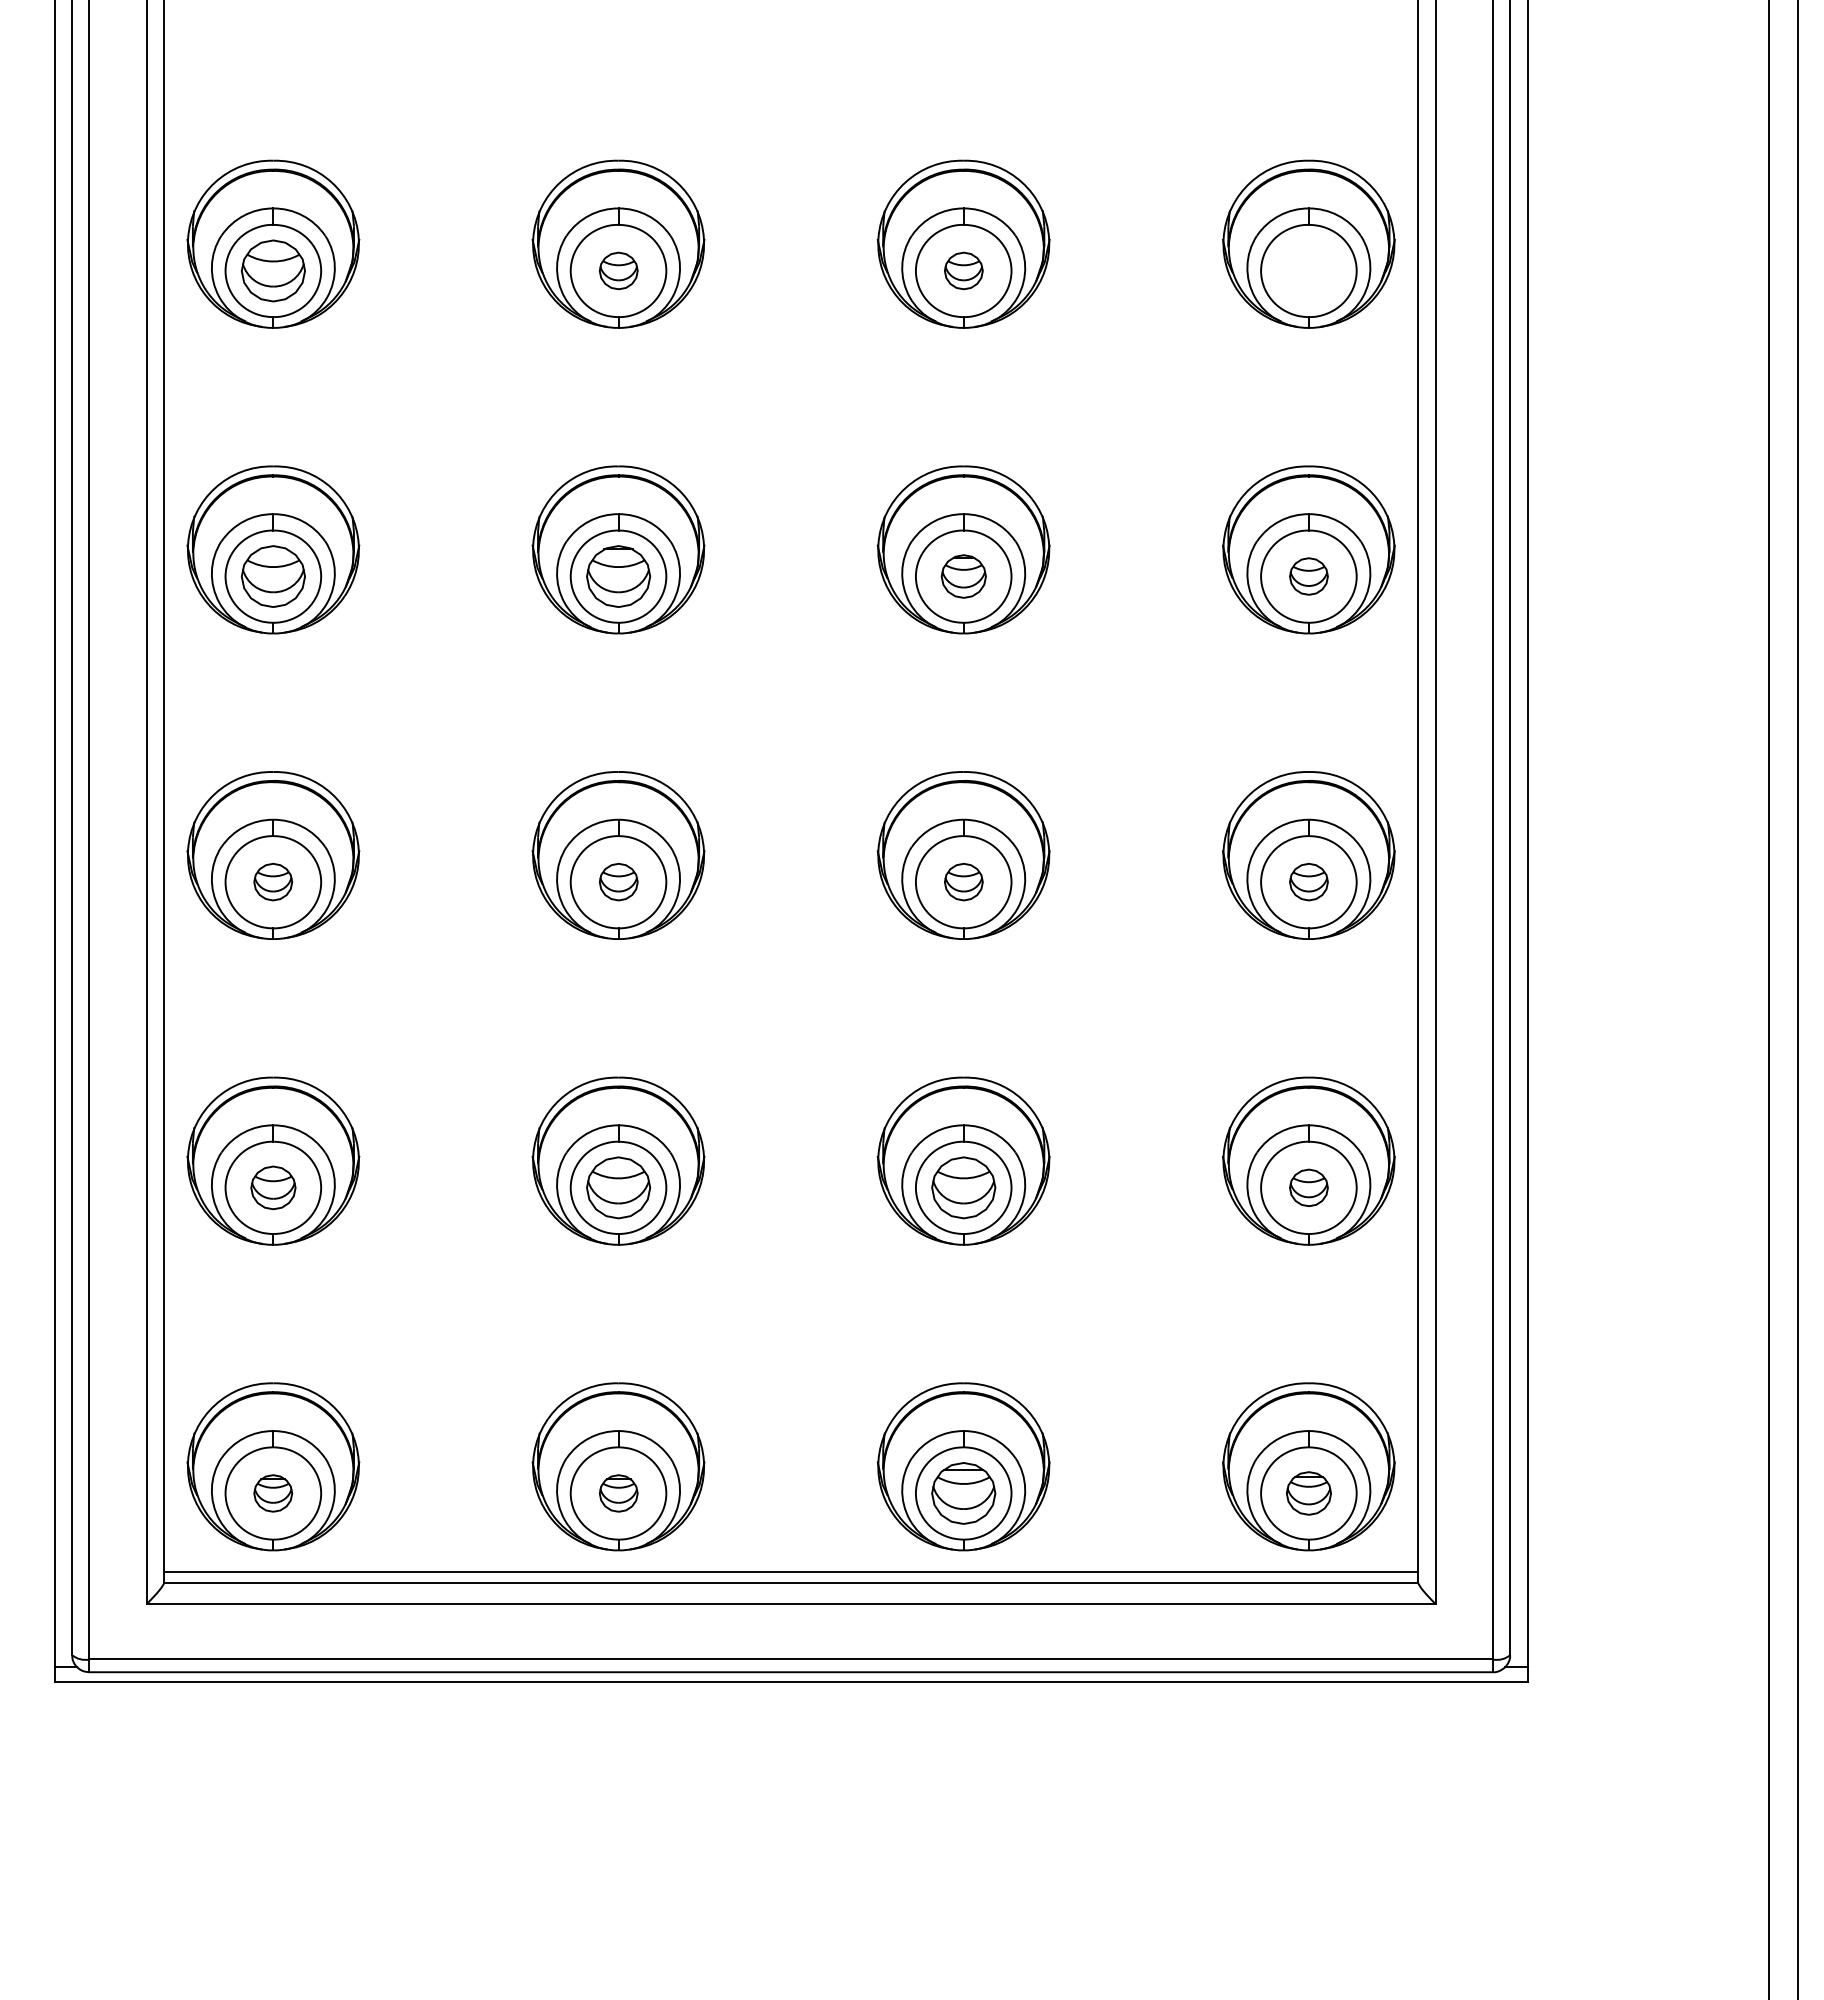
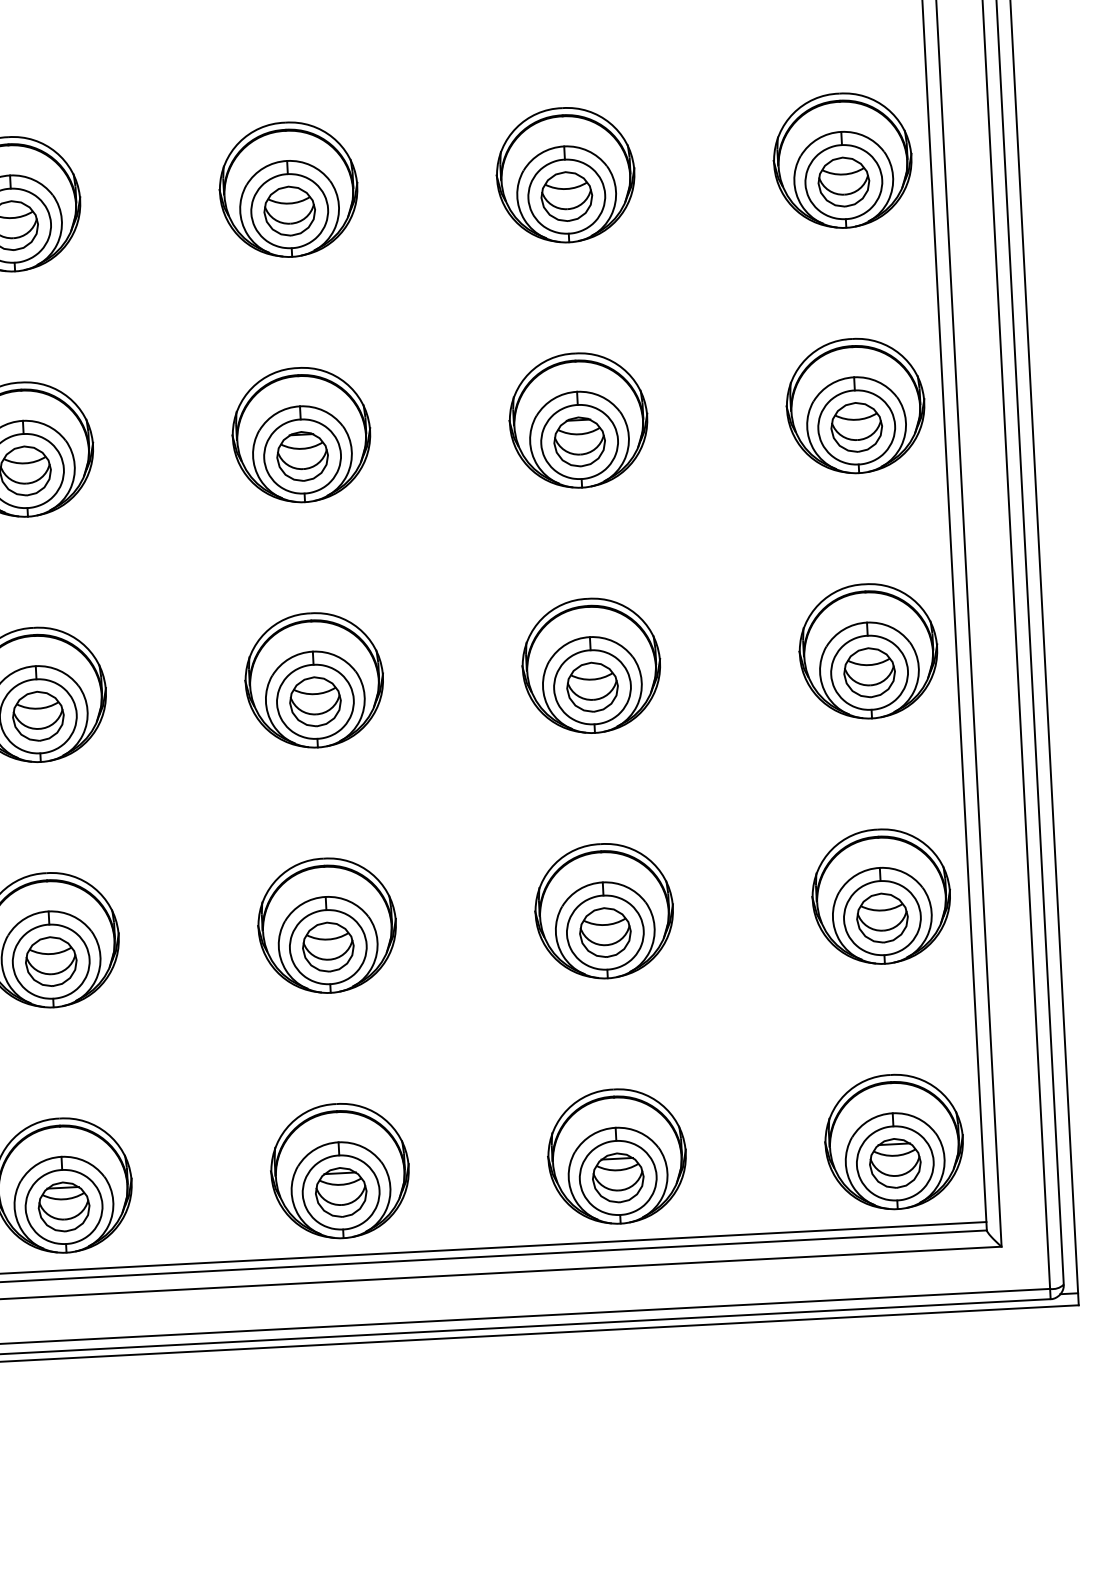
part: (618, 270) -> (289, 210), size x1.67
part: (963, 270) -> (566, 196), size x1.67
part: (1308, 270) -> (843, 181), added
part: (963, 576) -> (579, 441), size x1.43
part: (1308, 576) -> (856, 427), size x1.67
part: (272, 881) -> (37, 715), size x1.67
part: (618, 881) -> (315, 701), size x1.67
part: (963, 881) -> (592, 686), size x1.67
part: (1308, 881) -> (869, 672), size x1.67
part: (273, 1187) -> (51, 961), size x1.43
part: (1308, 1187) -> (882, 917), size x1.67
part: (272, 1493) -> (63, 1207), size x1.67
part: (618, 1493) -> (341, 1192), size x1.67
part: (1308, 1493) -> (894, 1163), size x1.43

